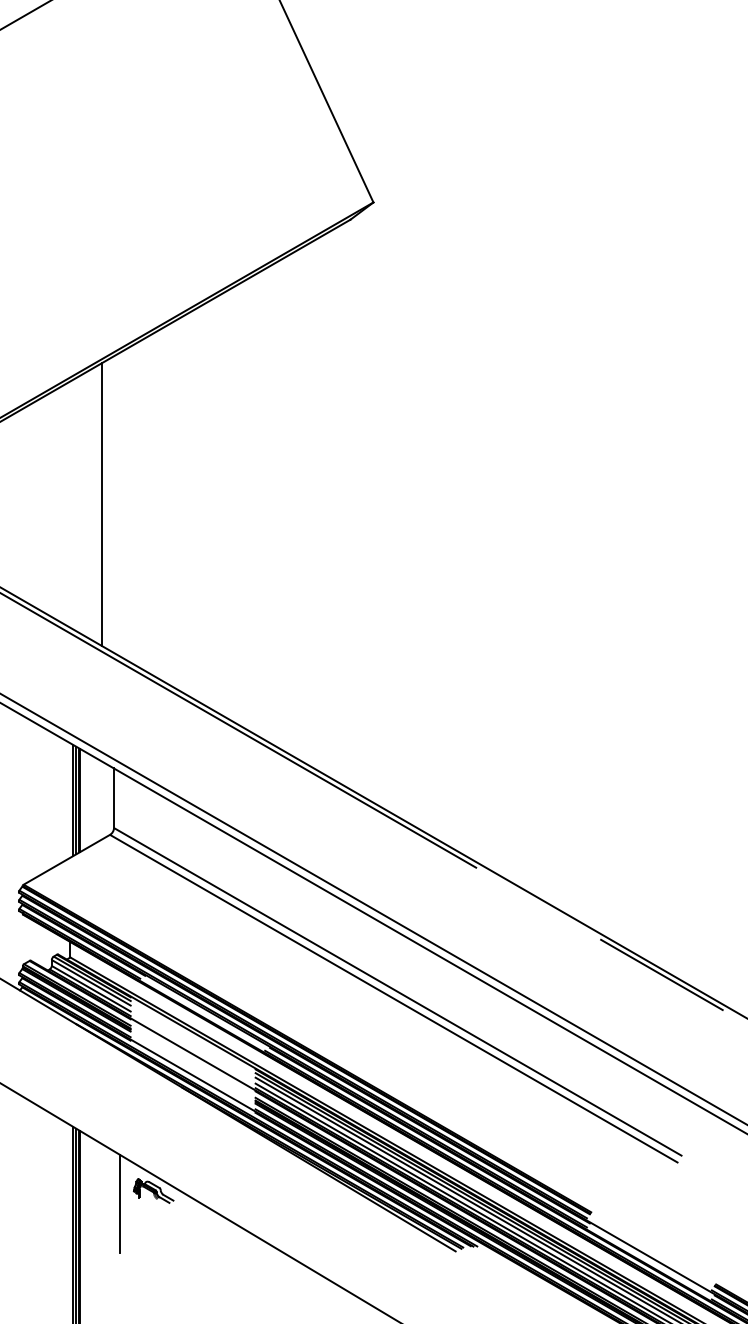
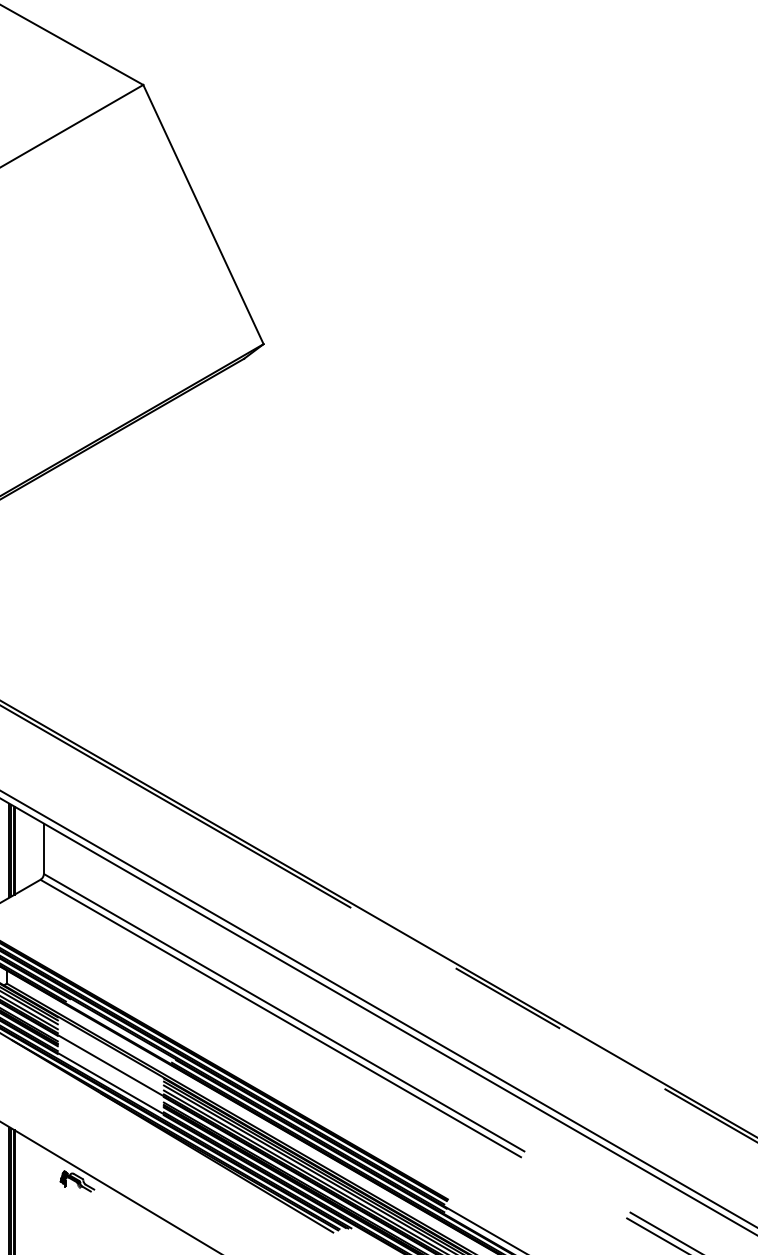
line: (101, 503) -> (33, 599), removed
line: (119, 1204) -> (48, 1192), removed

